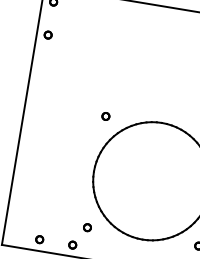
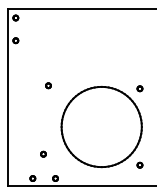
part: (105, 116) -> (48, 85), moved
part: (87, 226) -> (43, 153), moved

